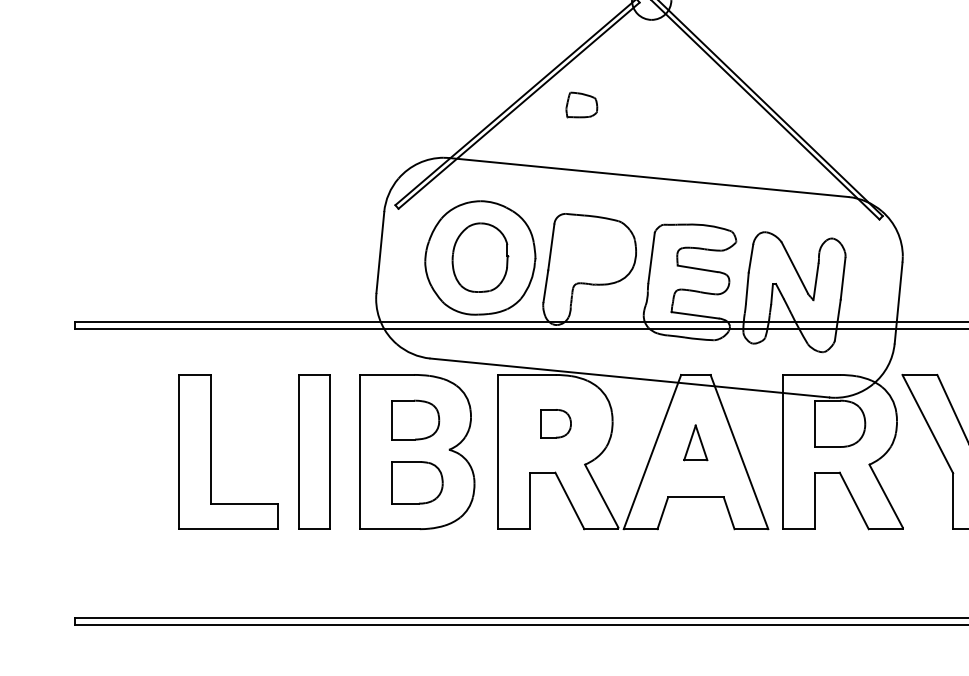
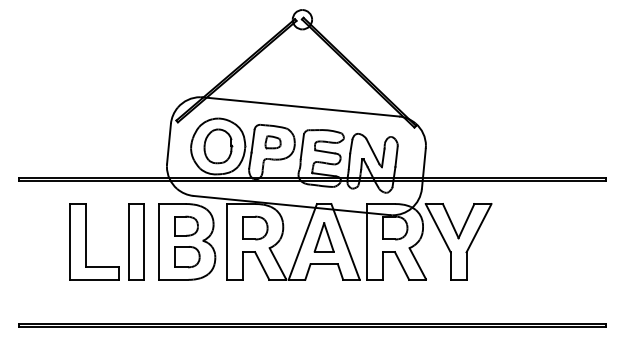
part: (580, 105) -> (272, 142), moved
part: (556, 422) -> (255, 227), size x1.67
part: (694, 443) -> (323, 237), size x1.67

